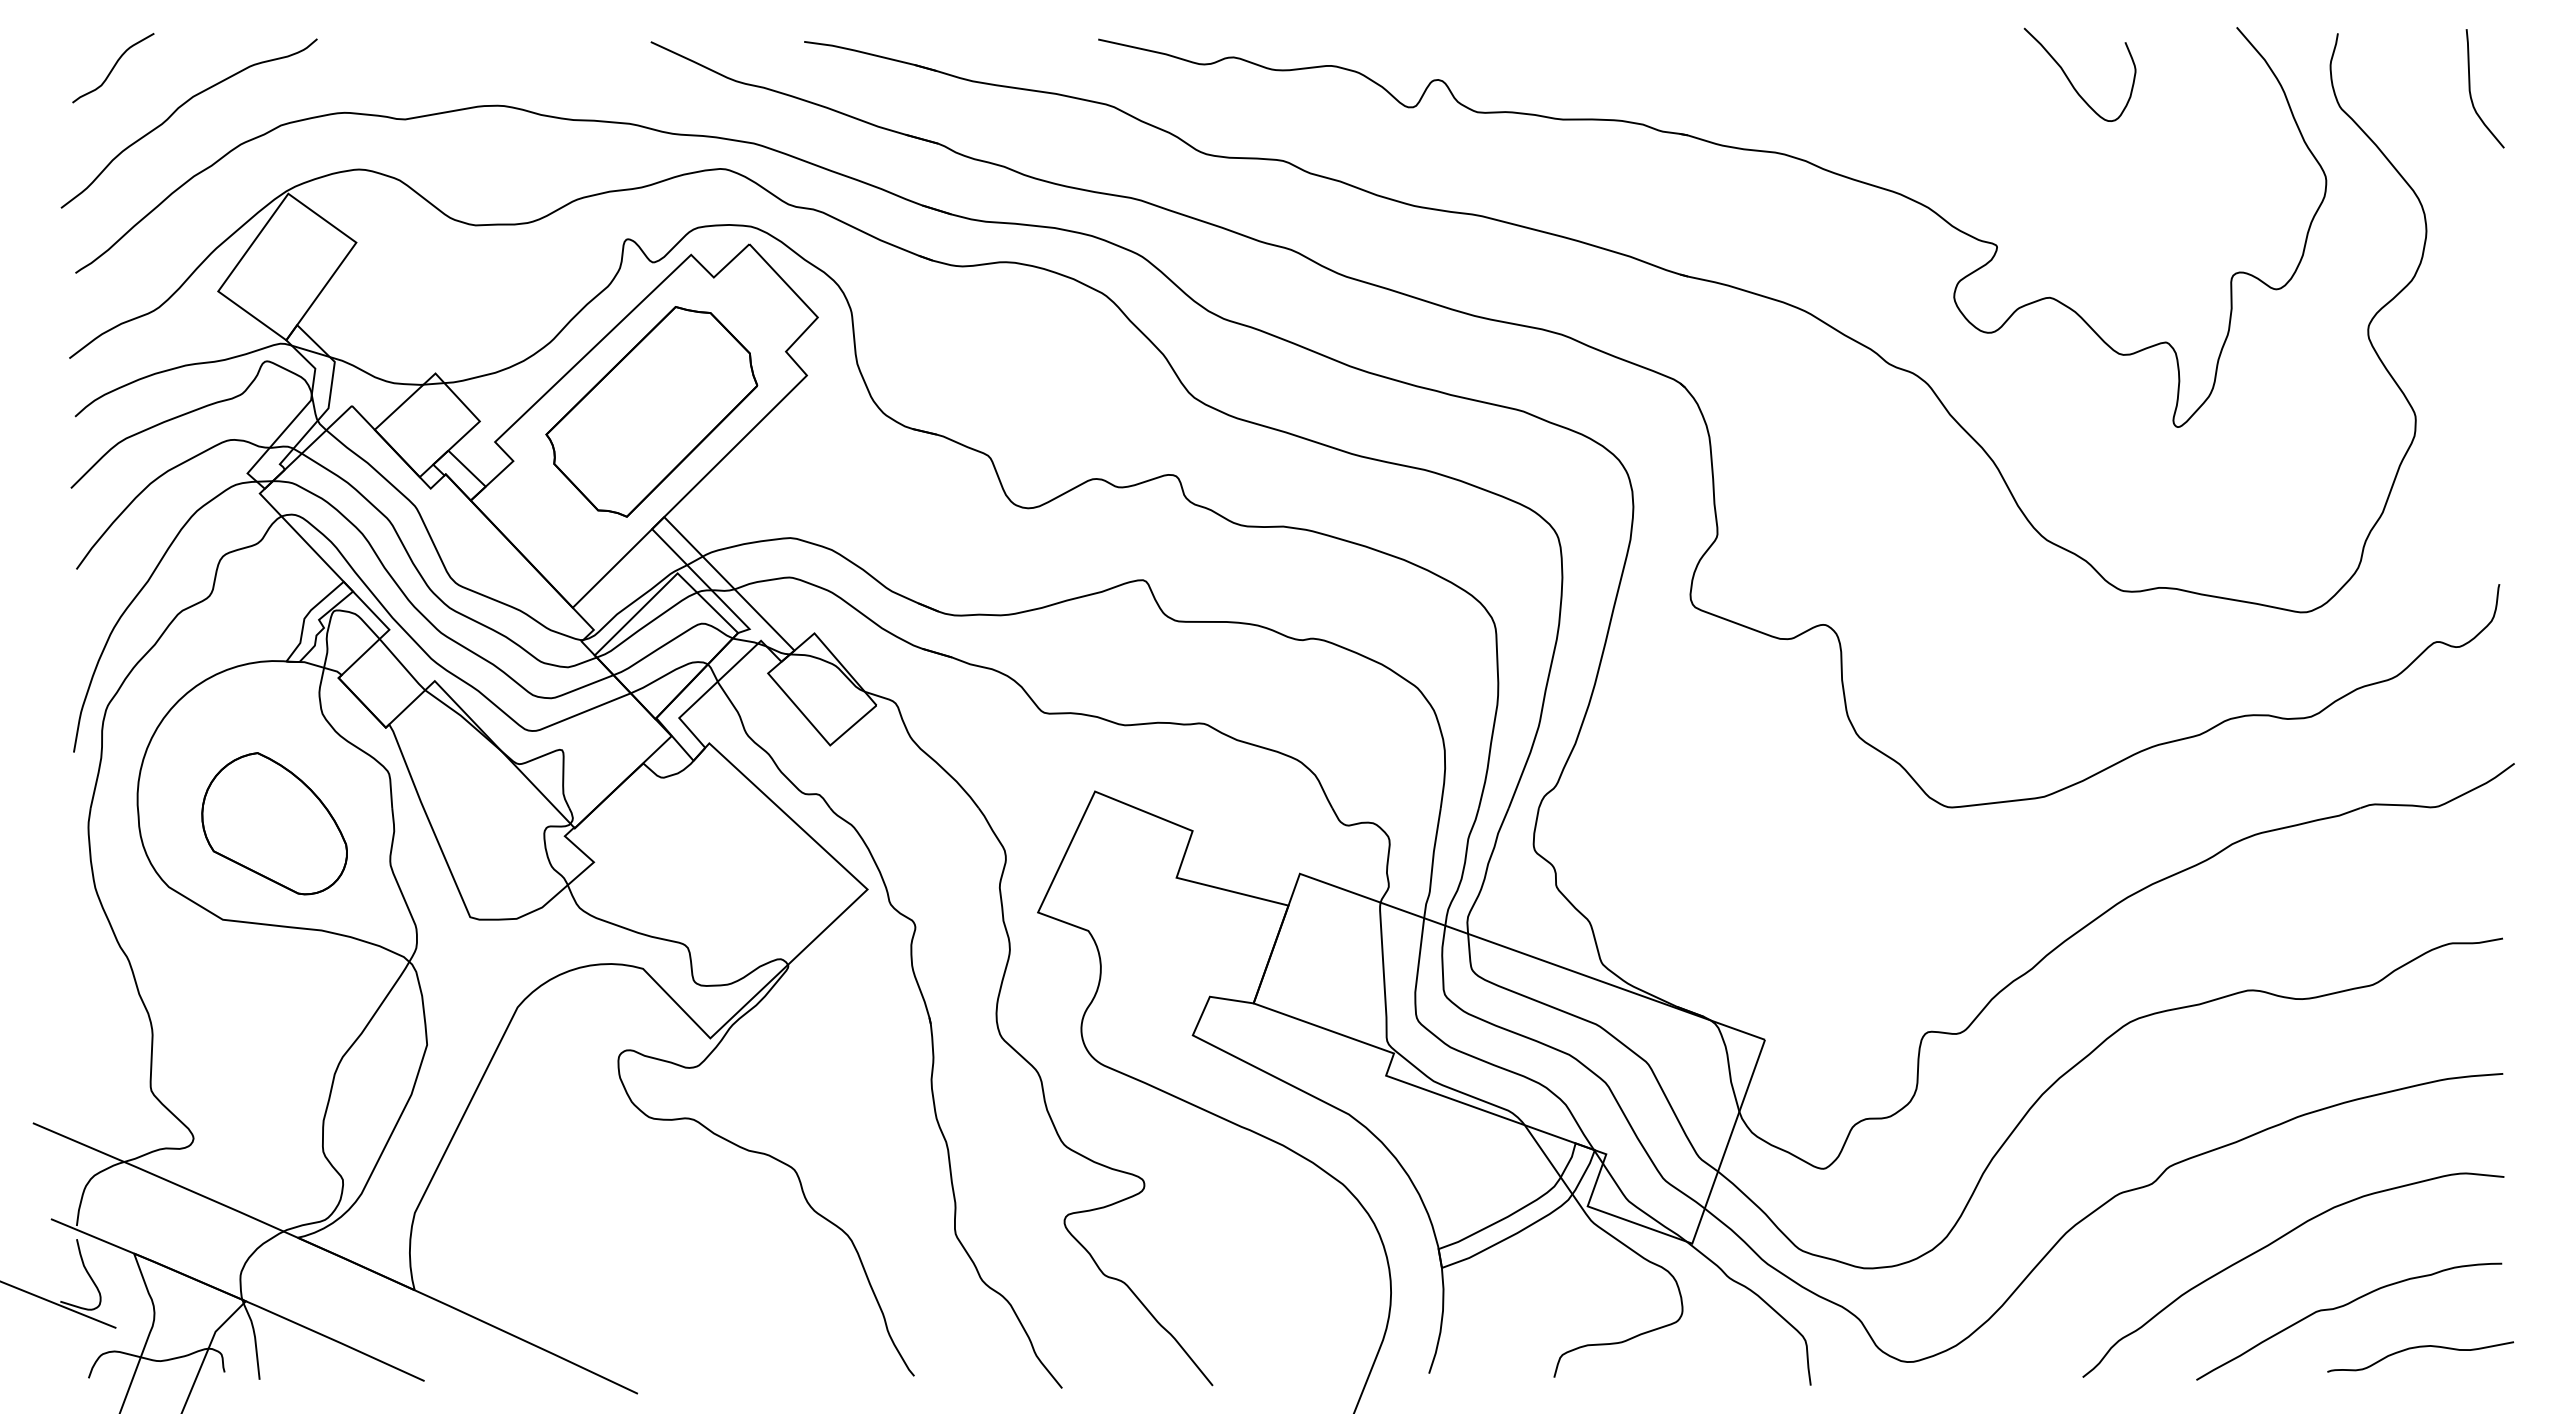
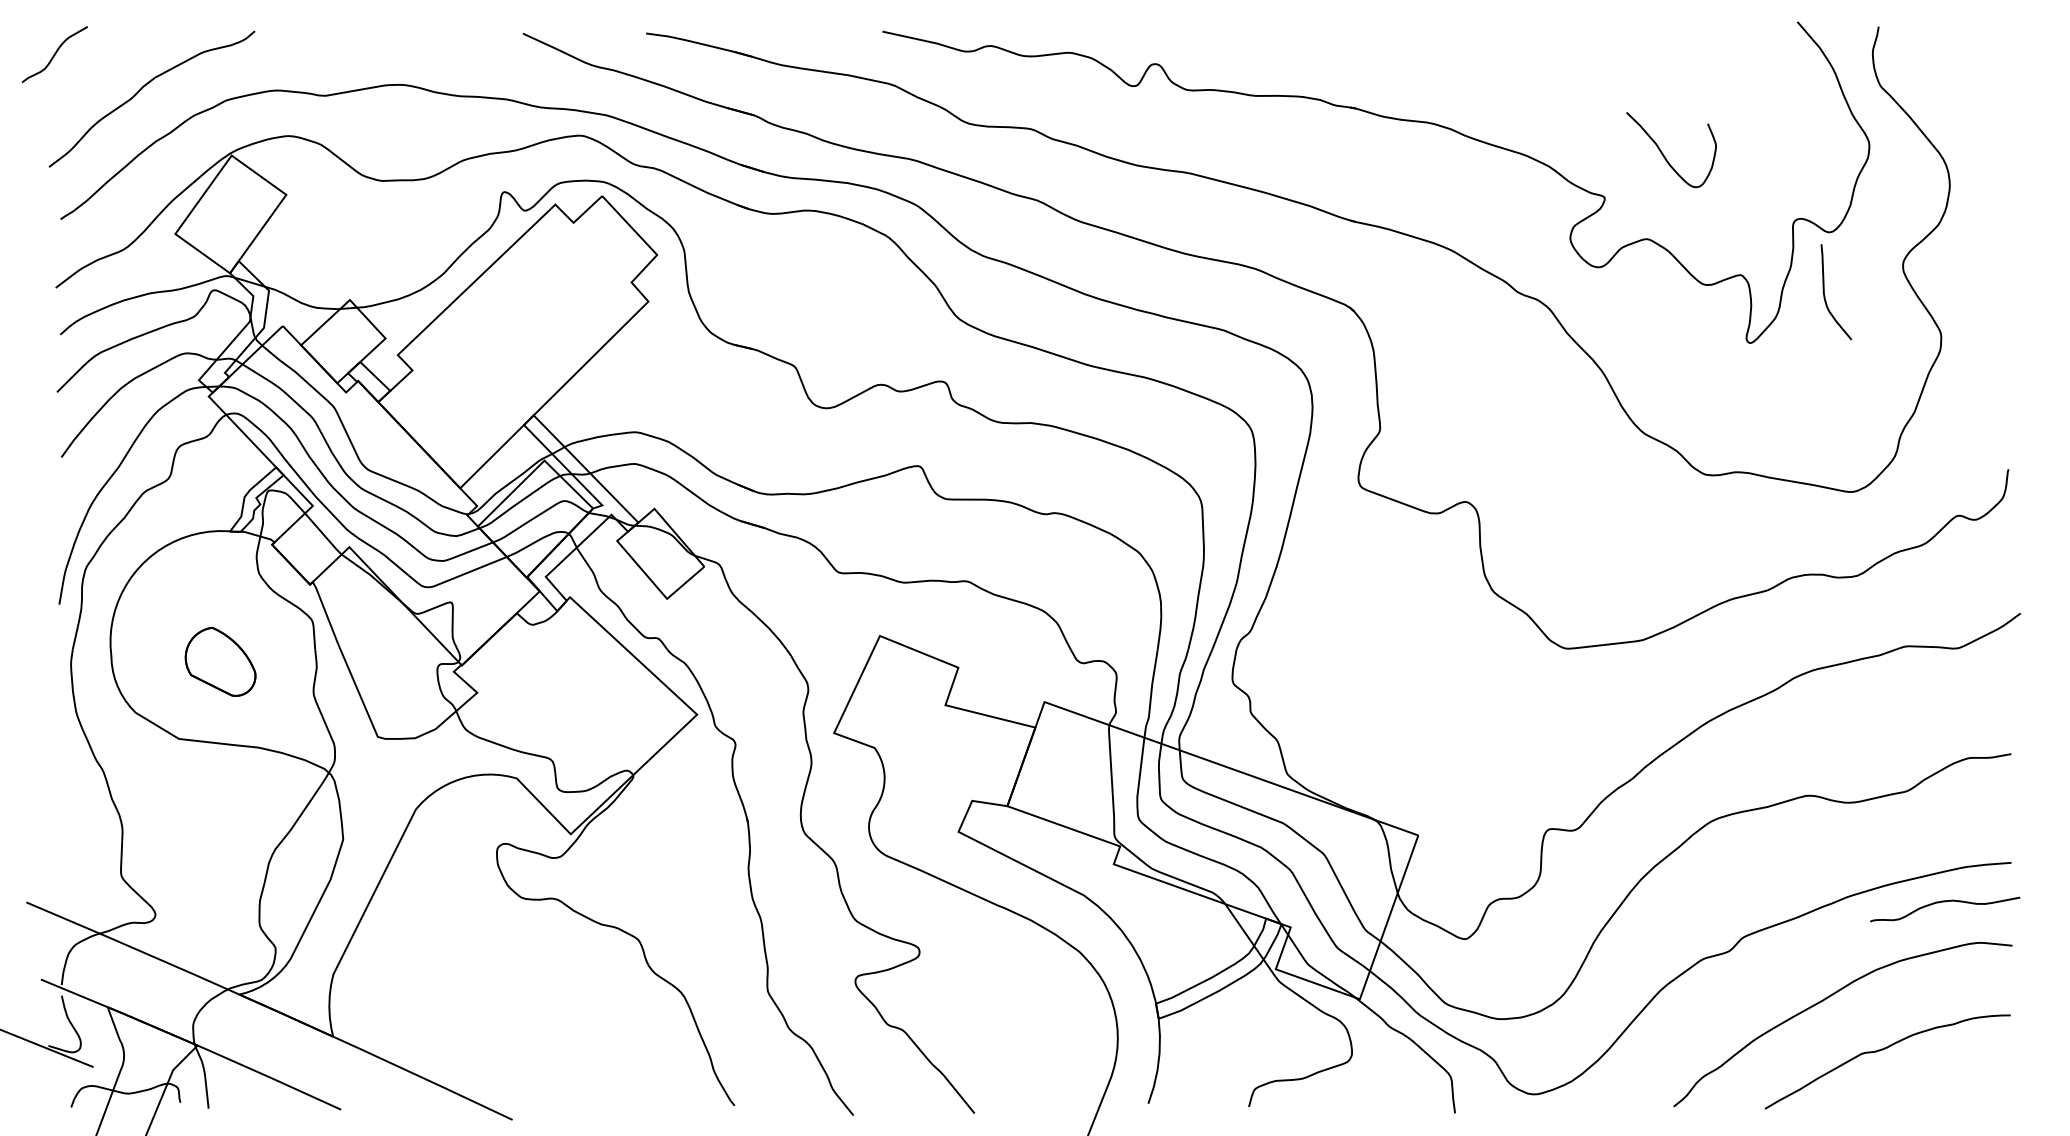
curve: (113, 68) -> (55, 54), moved
curve: (2069, 78) -> (1663, 152), moved
curve: (2471, 93) -> (1825, 295), moved
part: (651, 411) -> (523, 330), removed
part: (274, 823) -> (220, 661), size x0.6
curve: (2416, 1348) -> (1941, 902), moved

